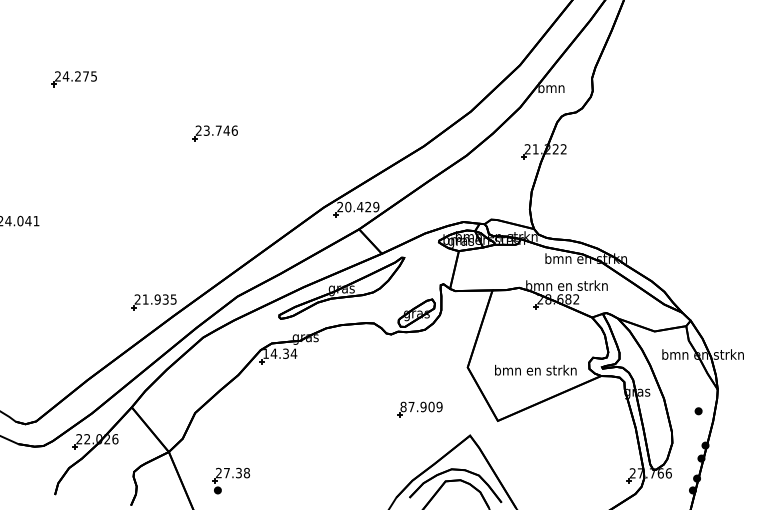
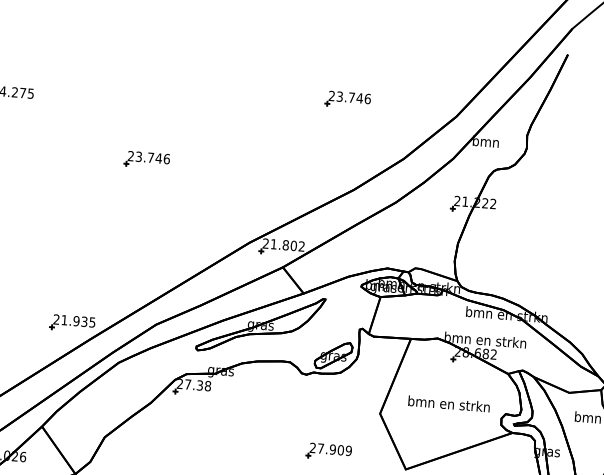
part: (410, 57) -> (347, 100), added
text: (362, 206) -> (288, 244), 20.429 -> 21.802
text: (280, 353) -> (194, 384), 14.34 -> 27.38
text: (535, 369) -> (448, 403), moved
text: (403, 406) -> (312, 447), 87.909 -> 27.909

